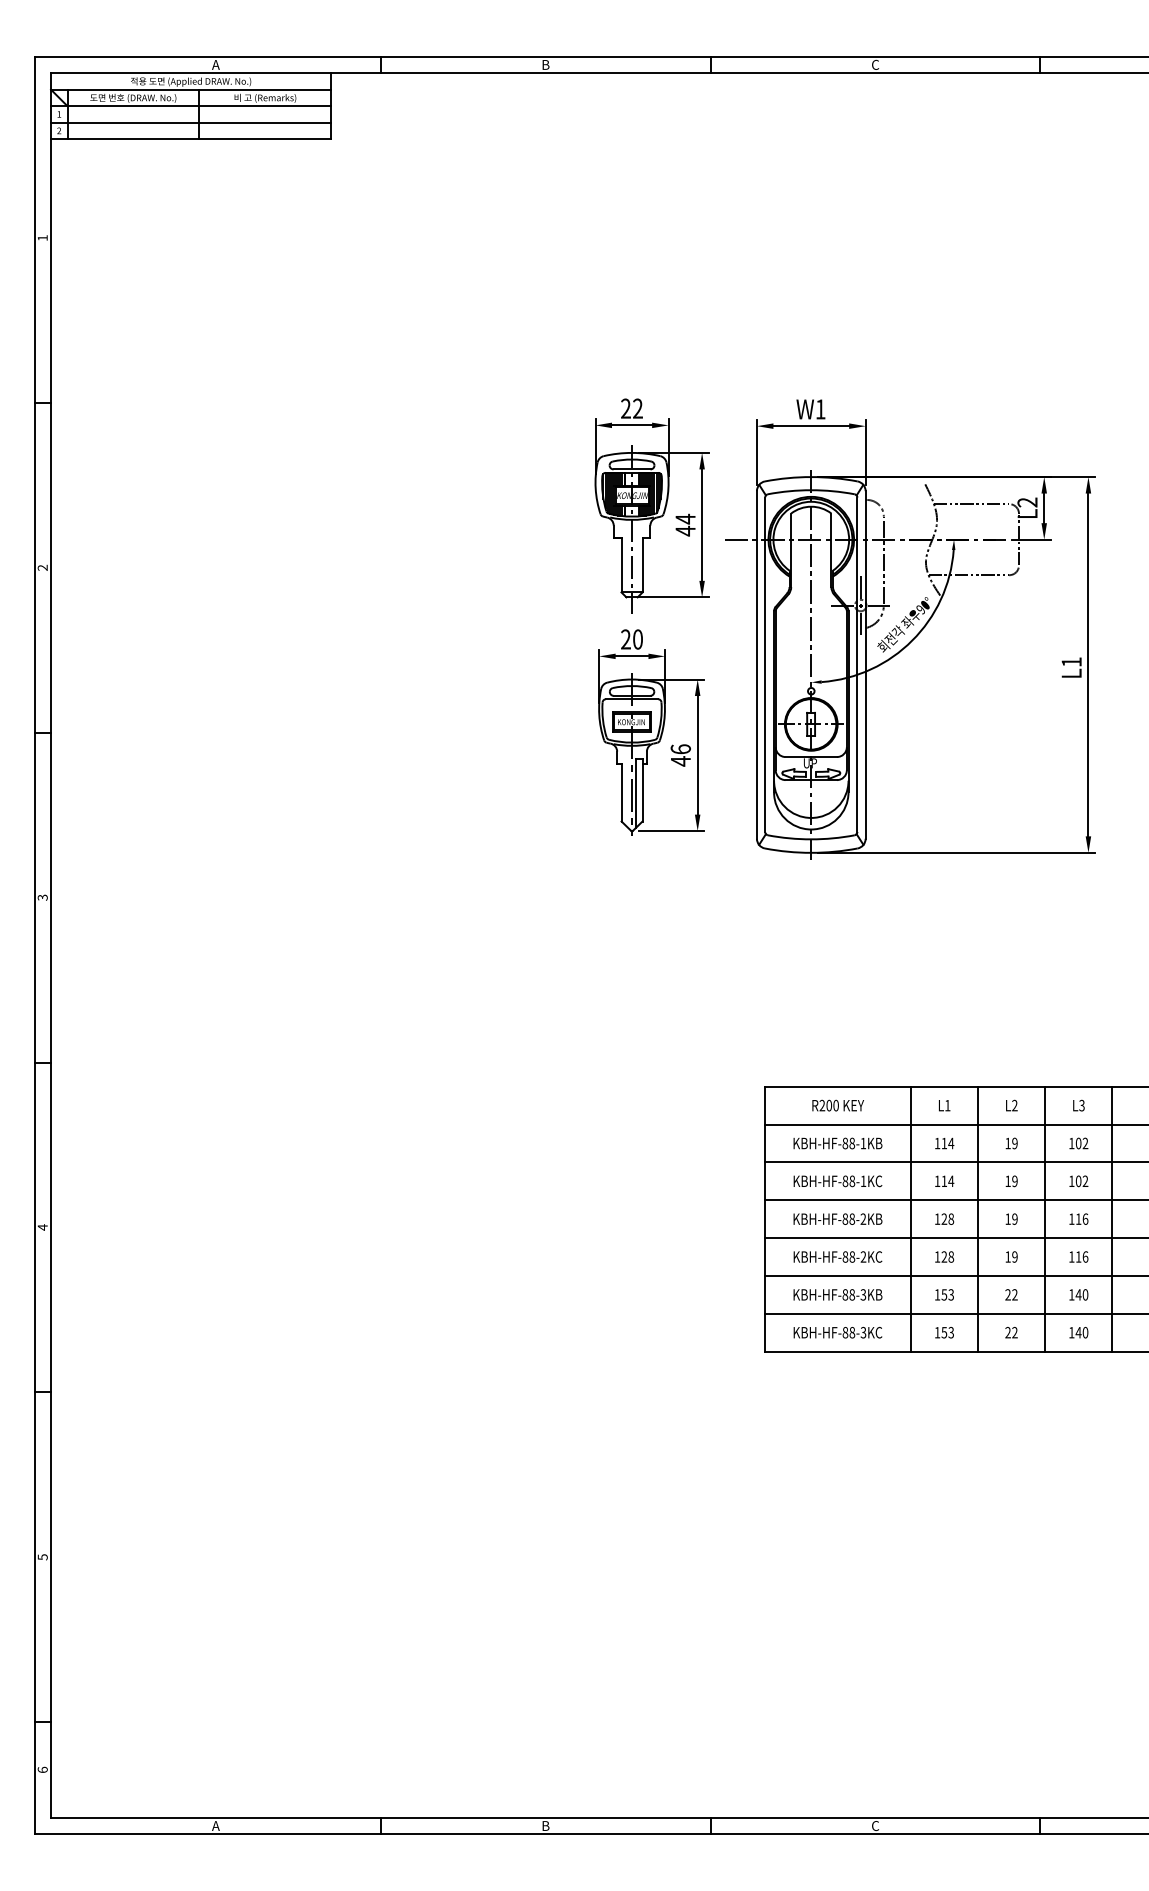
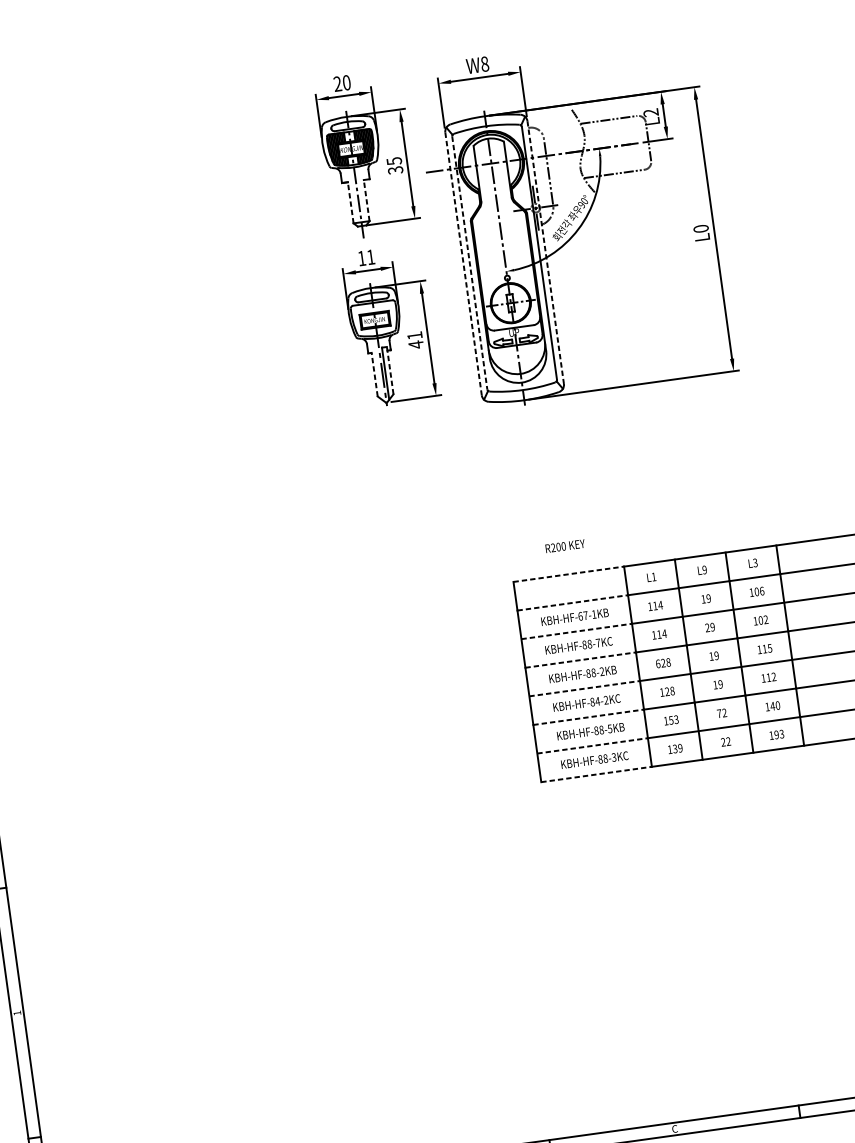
text: (637, 408) -> (346, 82), 22 -> 20
text: (820, 409) -> (484, 64), W1 -> W8
text: (685, 524) -> (394, 165), 44 -> 35
line: (621, 564) -> (350, 202), solid -> dashed
line: (642, 564) -> (366, 200), solid -> dashed
text: (631, 639) -> (366, 257), 20 -> 11
text: (1071, 661) -> (700, 228), L1 -> L0
line: (756, 664) -> (463, 263), solid -> dashed
line: (865, 664) -> (545, 252), solid -> dashed
line: (765, 665) -> (470, 263), solid -> dashed
text: (680, 749) -> (414, 335), 46 -> 41
line: (642, 789) -> (390, 370), solid -> dashed
line: (621, 792) -> (374, 374), solid -> dashed
line: (838, 1086) -> (569, 574), solid -> dashed
text: (837, 1105) -> (564, 546), moved
text: (1014, 1105) -> (704, 569), L2 -> L9
line: (838, 1124) -> (573, 602), solid -> dashed
text: (848, 1143) -> (582, 616), KBH-HF-88-1KB -> KBH-HF-67-1KB
text: (1085, 1143) -> (762, 591), 102 -> 106
line: (838, 1162) -> (577, 631), solid -> dashed
text: (863, 1180) -> (598, 642), KBH-HF-88-1KC -> KBH-HF-88-7KC
text: (1007, 1180) -> (706, 627), 19 -> 29
line: (838, 1200) -> (581, 660), solid -> dashed
text: (937, 1218) -> (658, 663), 128 -> 628
text: (1085, 1218) -> (769, 647), 116 -> 115
line: (838, 1238) -> (585, 688), solid -> dashed
text: (852, 1256) -> (597, 701), KBH-HF-88-2KC -> KBH-HF-84-2KC
text: (1085, 1256) -> (773, 676), 116 -> 112
line: (838, 1275) -> (589, 716), solid -> dashed
text: (863, 1294) -> (610, 728), KBH-HF-88-3KB -> KBH-HF-88-5KB
text: (1007, 1294) -> (718, 713), 22 -> 72
line: (838, 1313) -> (593, 745), solid -> dashed
text: (947, 1332) -> (677, 748), 153 -> 139
text: (1081, 1332) -> (778, 734), 140 -> 193
line: (838, 1351) -> (597, 774), solid -> dashed
text: (42, 1557) -> (17, 1013), 5 -> 1

